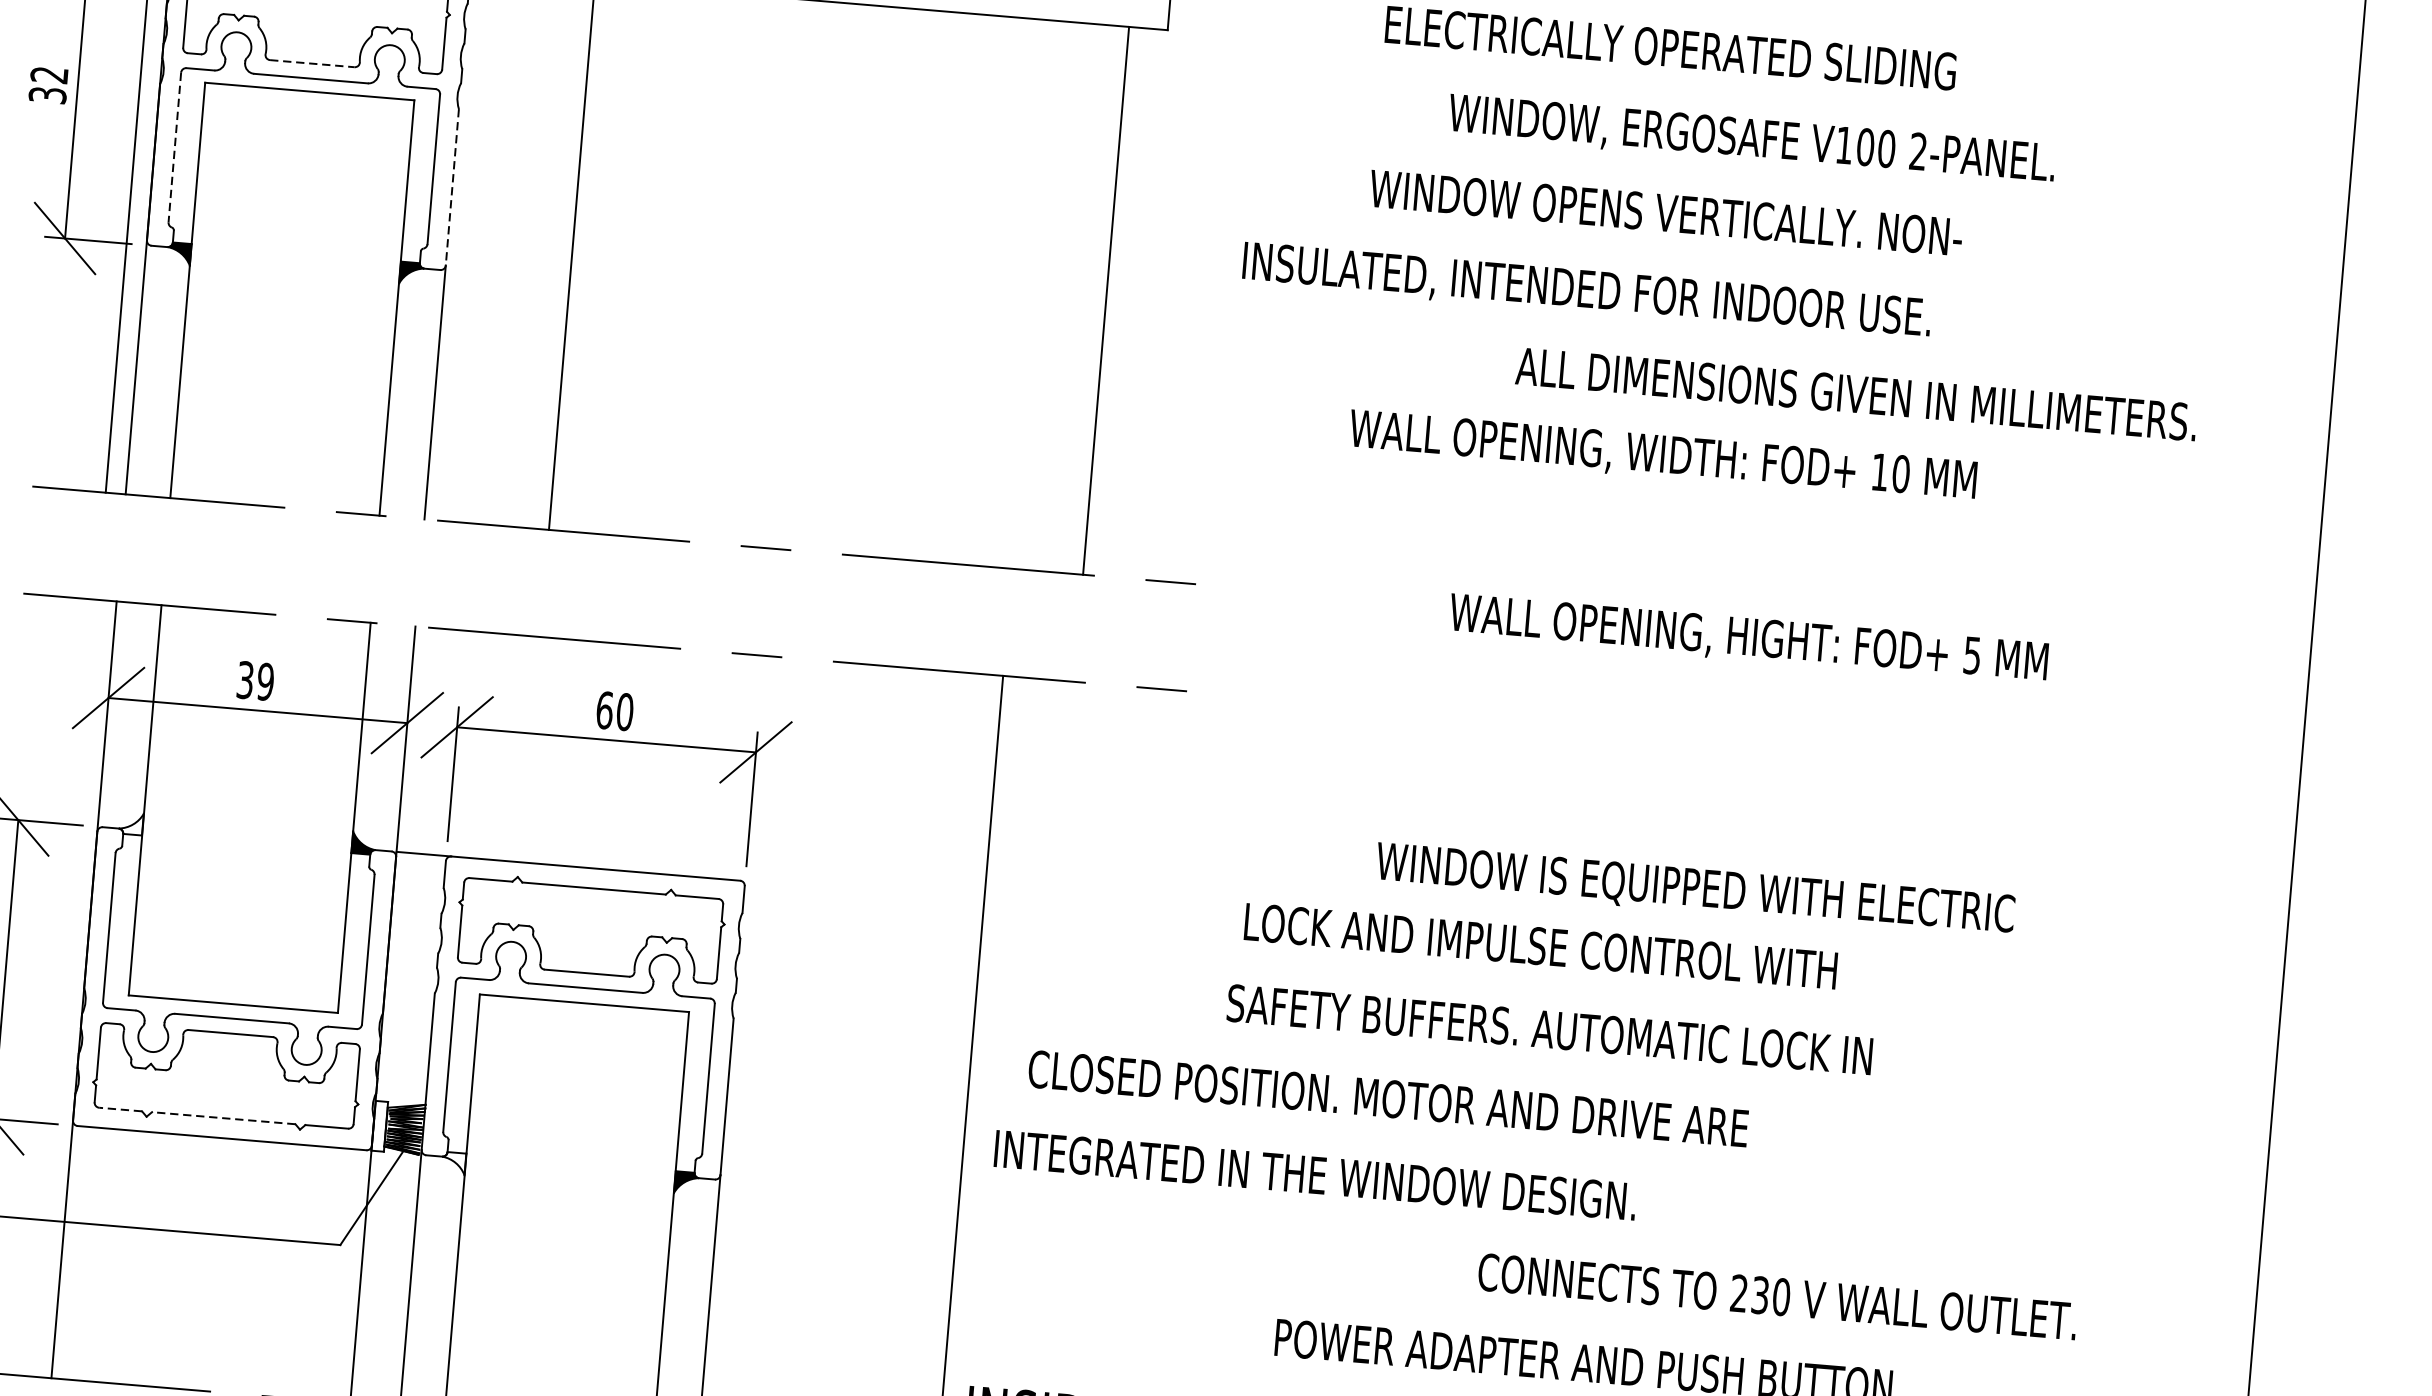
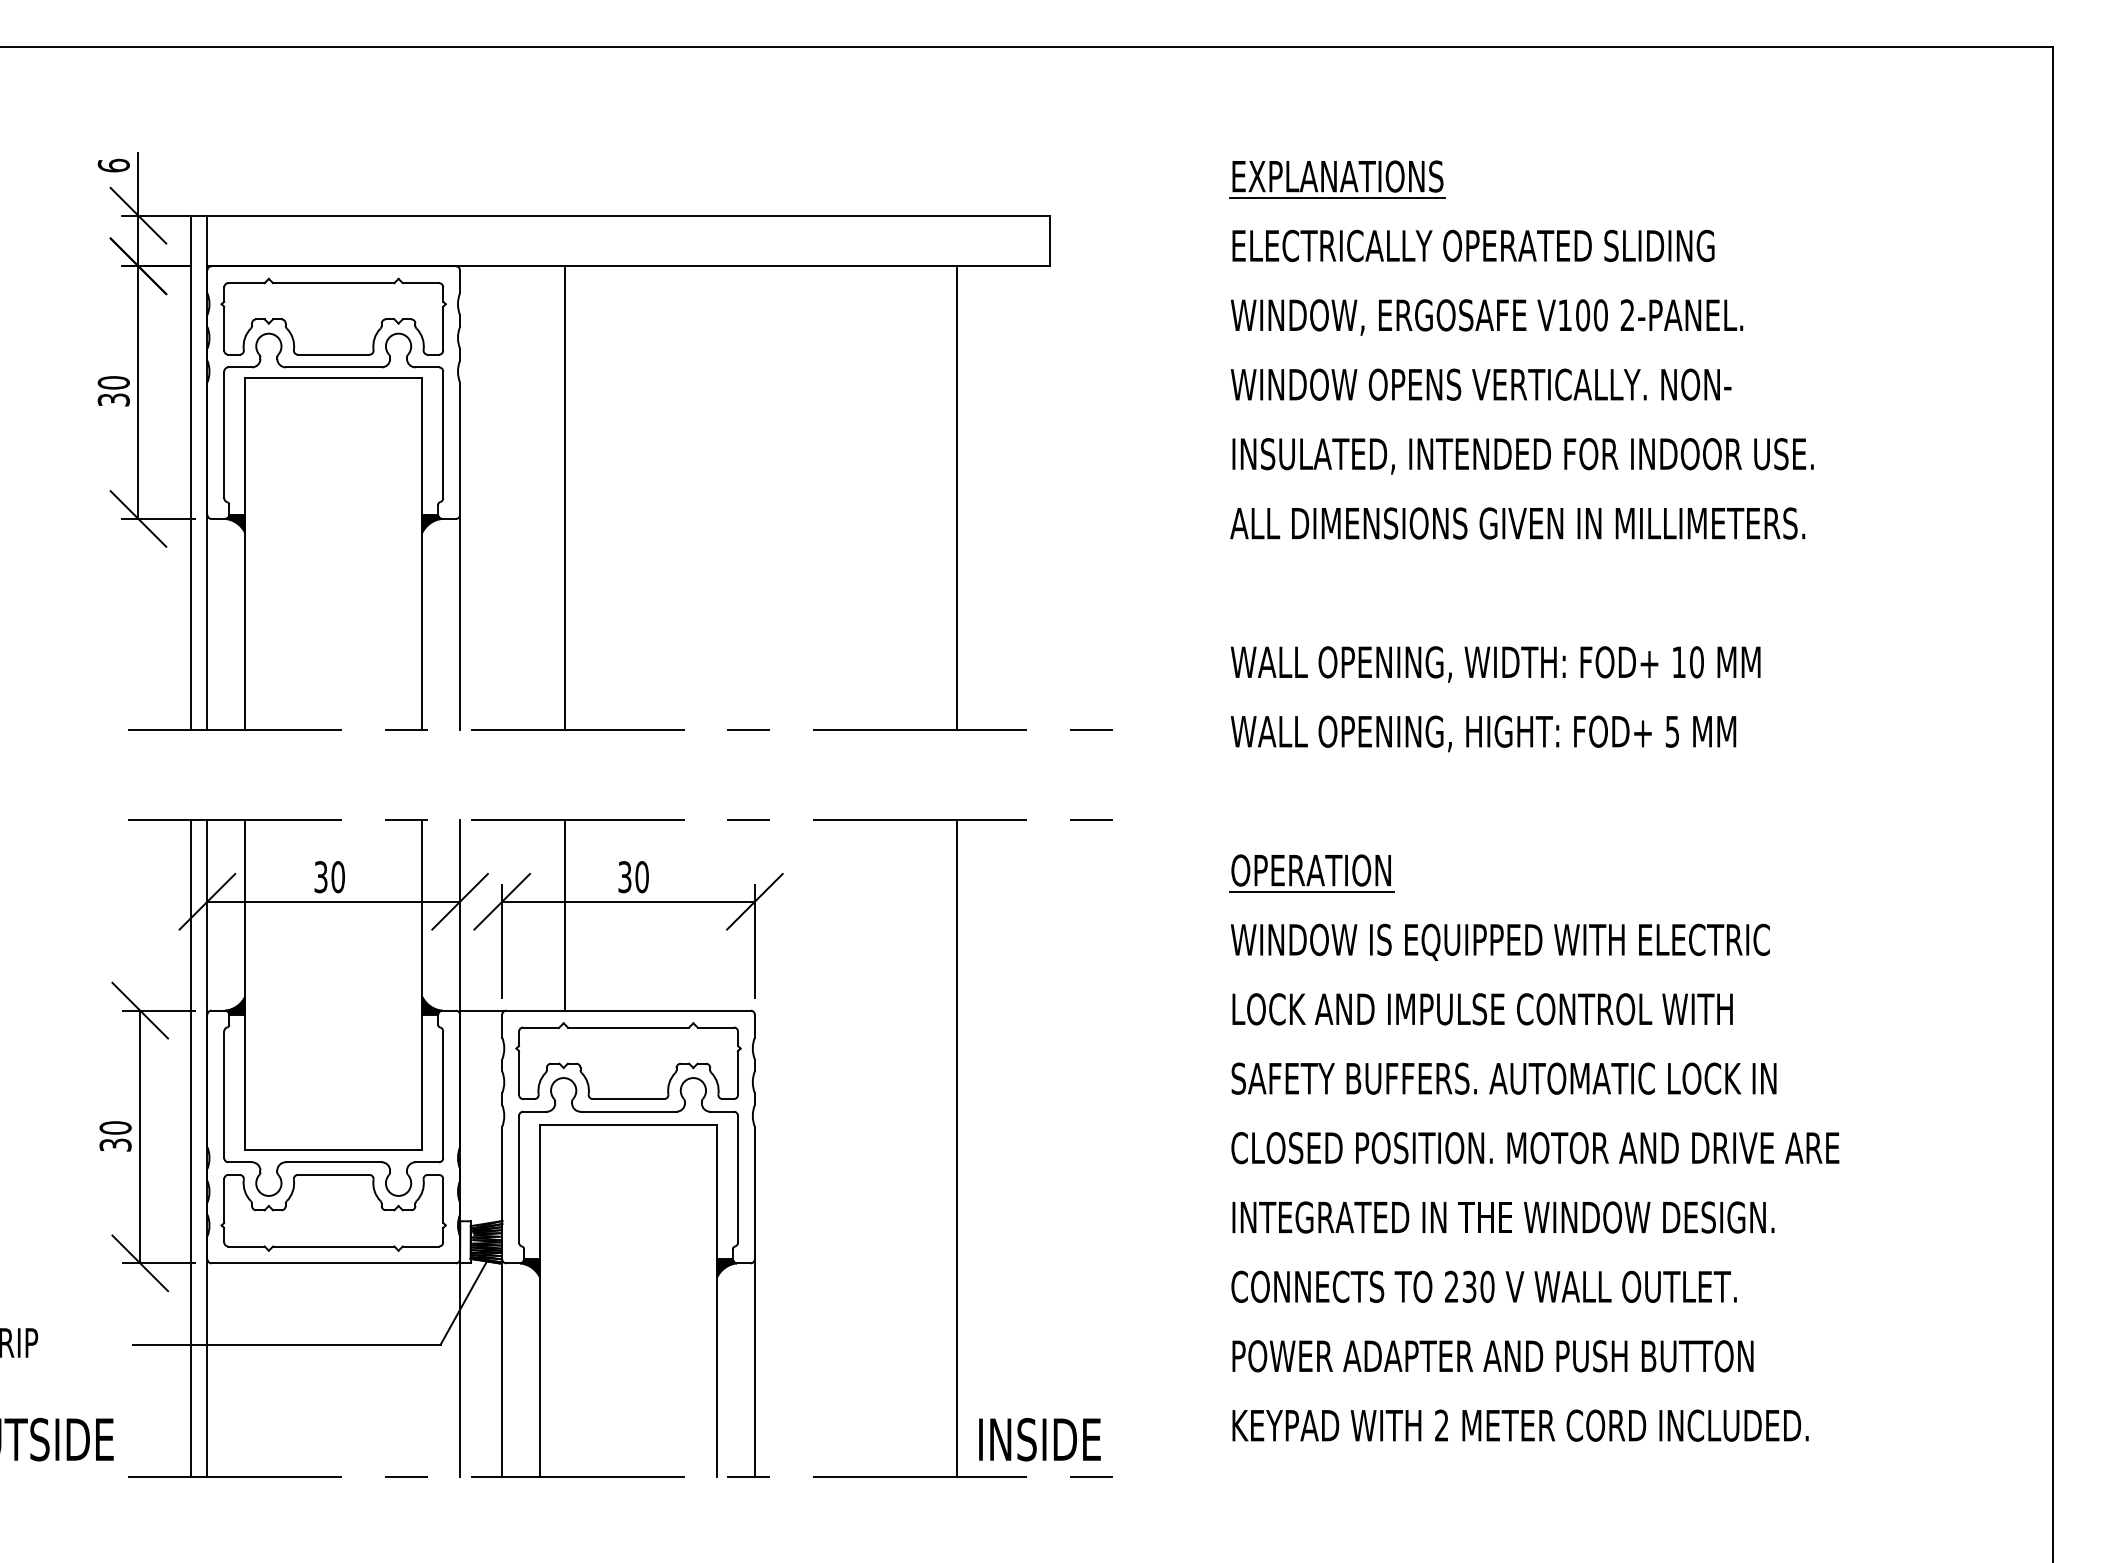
line: (312, 63) -> (333, 354), dashed -> solid
text: (49, 74) -> (113, 382), 32 -> 30
text: (1751, 140) -> (1486, 317), moved
line: (175, 148) -> (224, 435), dashed -> solid
line: (452, 188) -> (460, 449), dashed -> solid
text: (1586, 291) -> (1522, 456), moved
line: (1106, 300) -> (957, 497), moved
text: (1856, 394) -> (1517, 523), moved
text: (1662, 456) -> (1495, 664), moved
text: (1748, 638) -> (1483, 733), moved
text: (264, 682) -> (337, 877), 39 -> 30
text: (604, 710) -> (624, 877), 60 -> 30
line: (530, 749) -> (565, 915), added
part: (1417, 774) -> (1311, 873), added
fill: (131, 823) -> (235, 1005), added
text: (1694, 889) -> (1499, 941), moved
text: (1540, 946) -> (1482, 1009), moved
line: (64, 988) -> (190, 1148), added
text: (1549, 1029) -> (1503, 1078), moved
text: (1388, 1099) -> (1535, 1148), moved
line: (120, 1109) -> (246, 1246), dashed -> solid
line: (223, 1118) -> (333, 1246), dashed -> solid
fill: (453, 1163) -> (529, 1268), added
text: (1315, 1175) -> (1503, 1217), moved
text: (1776, 1296) -> (1483, 1286), moved

